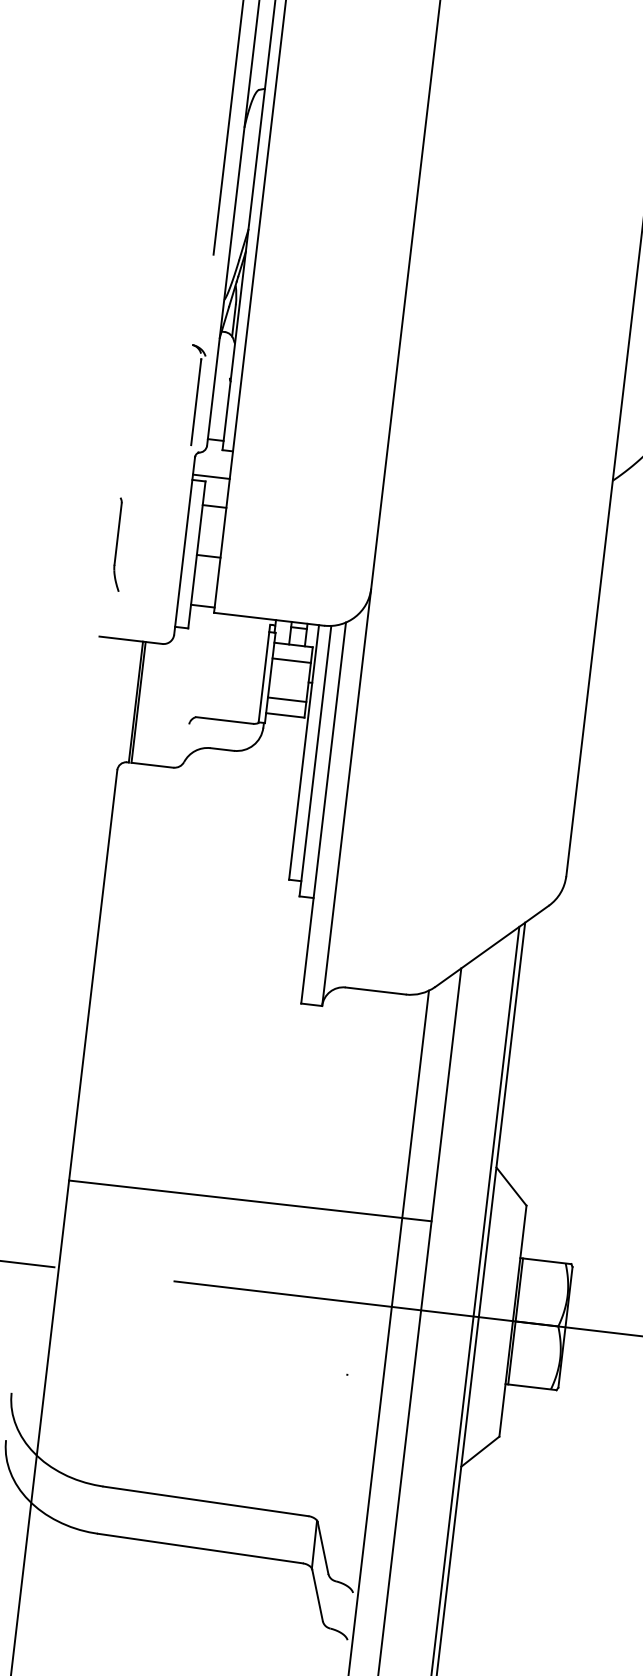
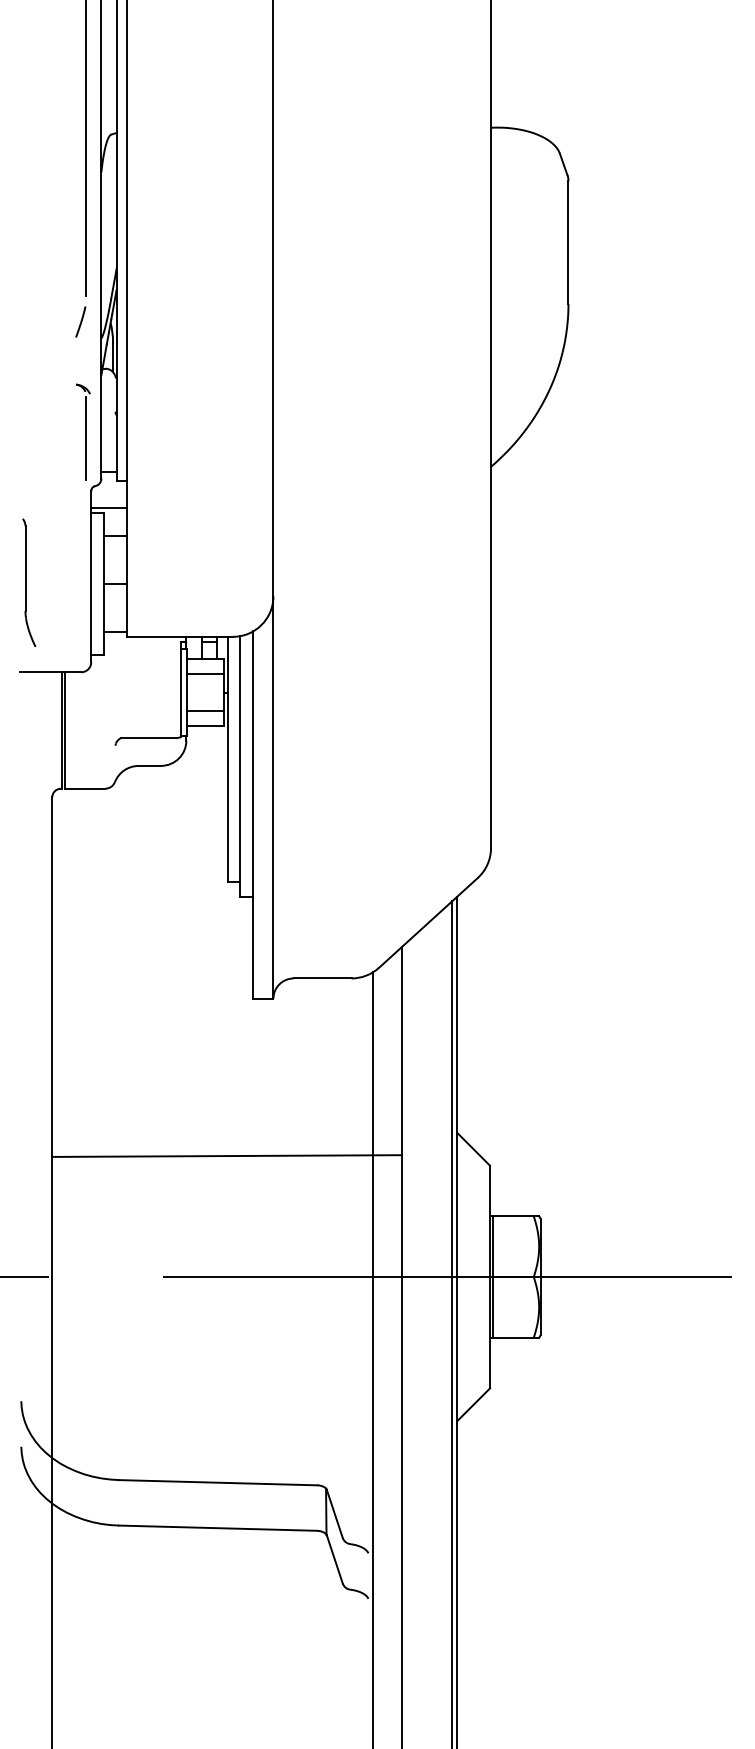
line: (204, 279) -> (80, 321), added
part: (119, 544) -> (29, 582), size x1.43
line: (249, 1200) -> (226, 1155), moved

